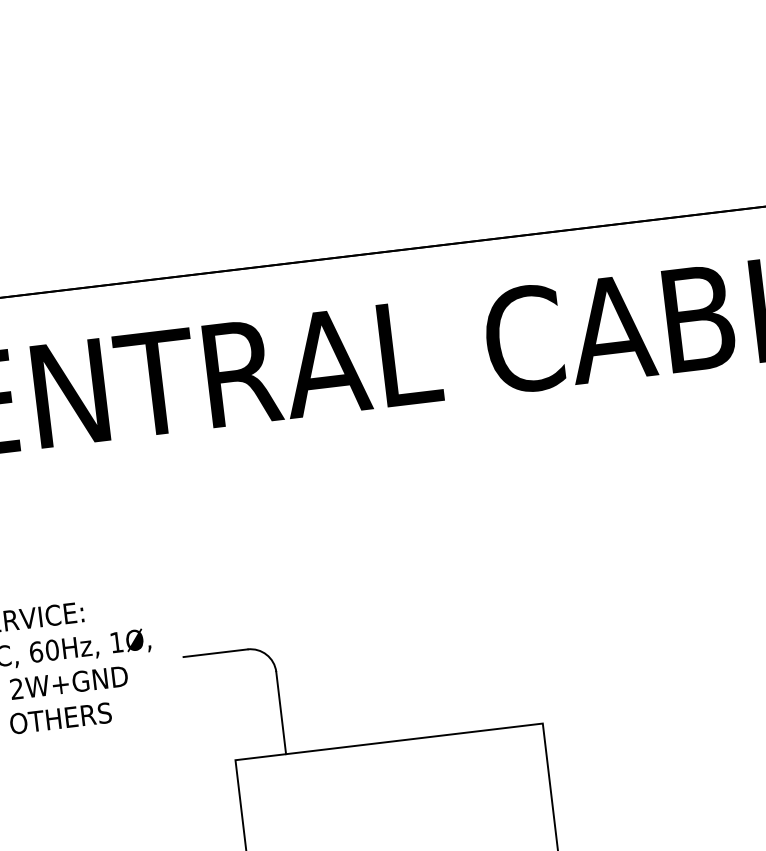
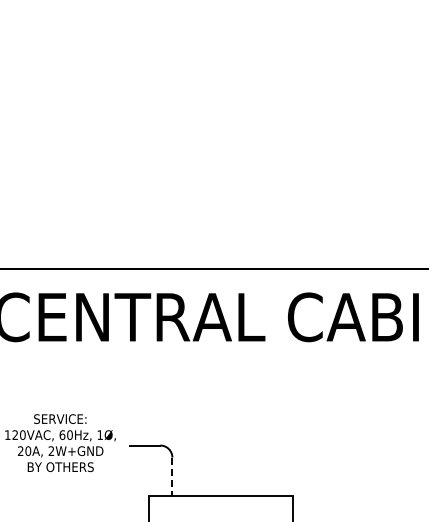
line: (281, 714) -> (172, 477), solid -> dashed

